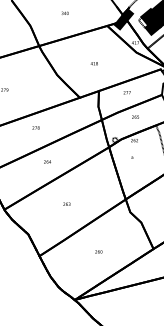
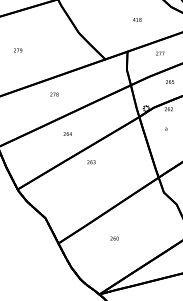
text: (93, 63) -> (136, 19), moved
text: (66, 203) -> (90, 161), moved
text: (98, 251) -> (114, 238), moved

